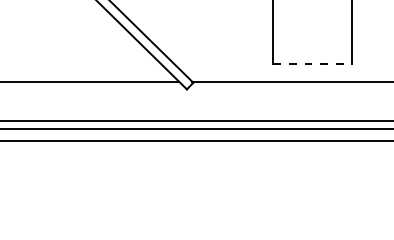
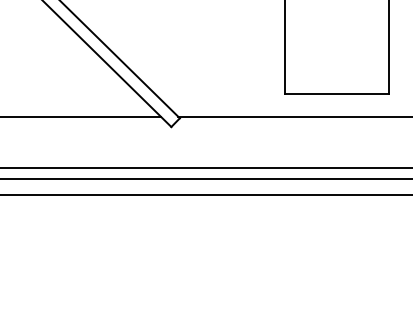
line: (312, 64) -> (336, 94), dashed -> solid

